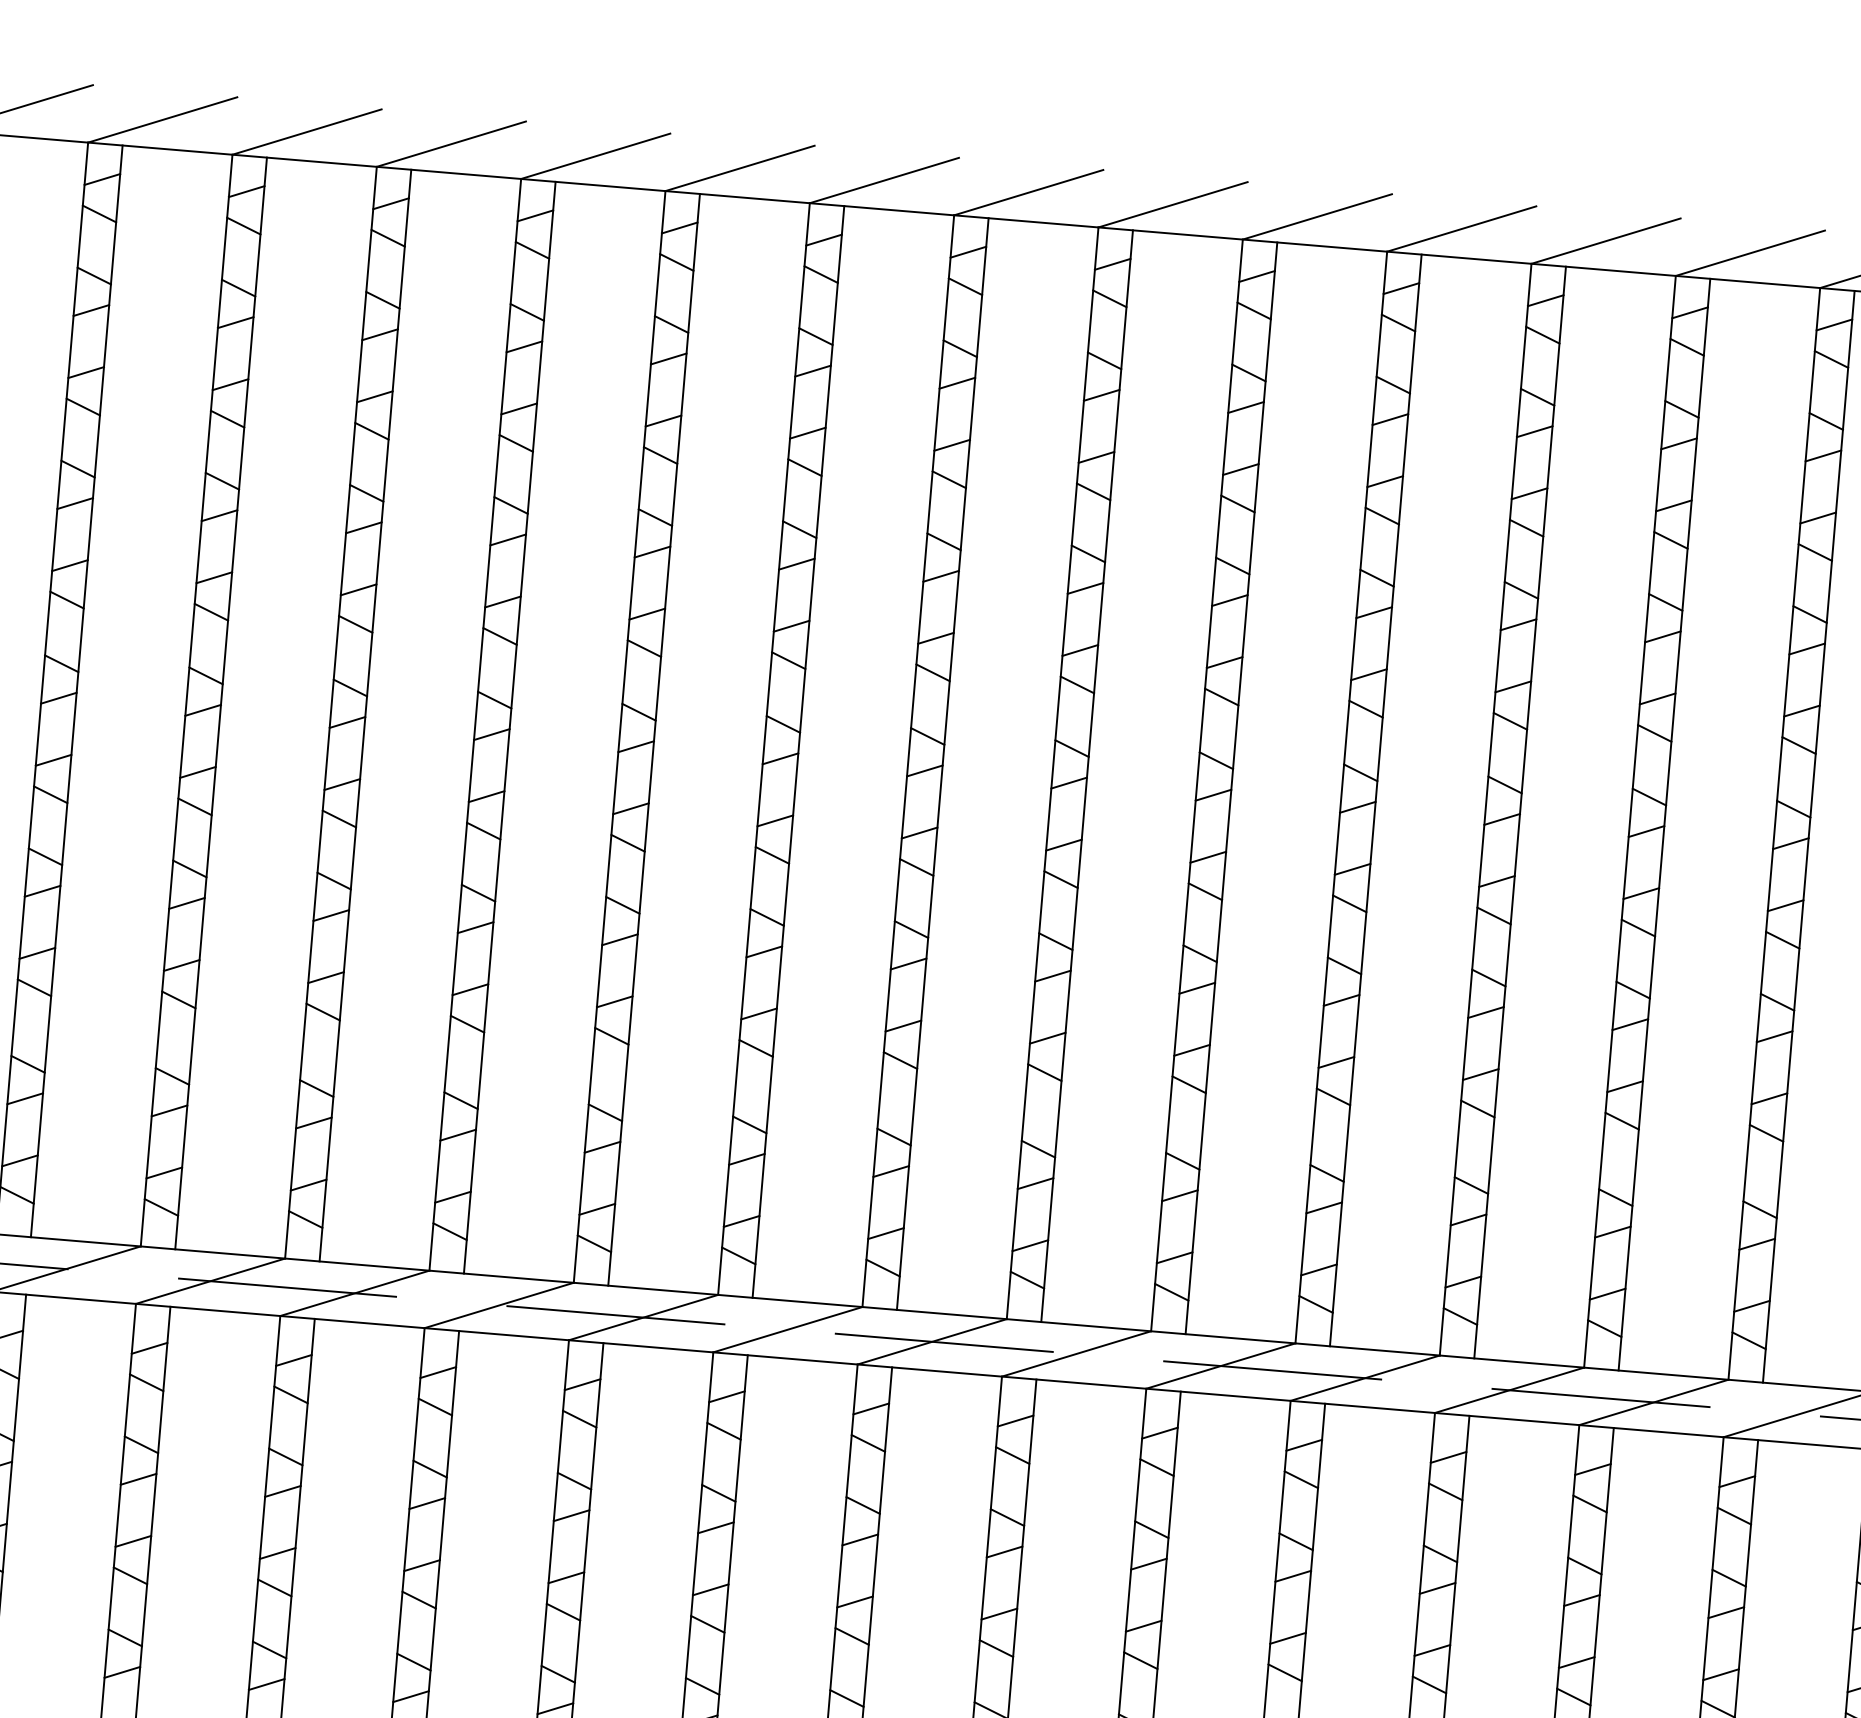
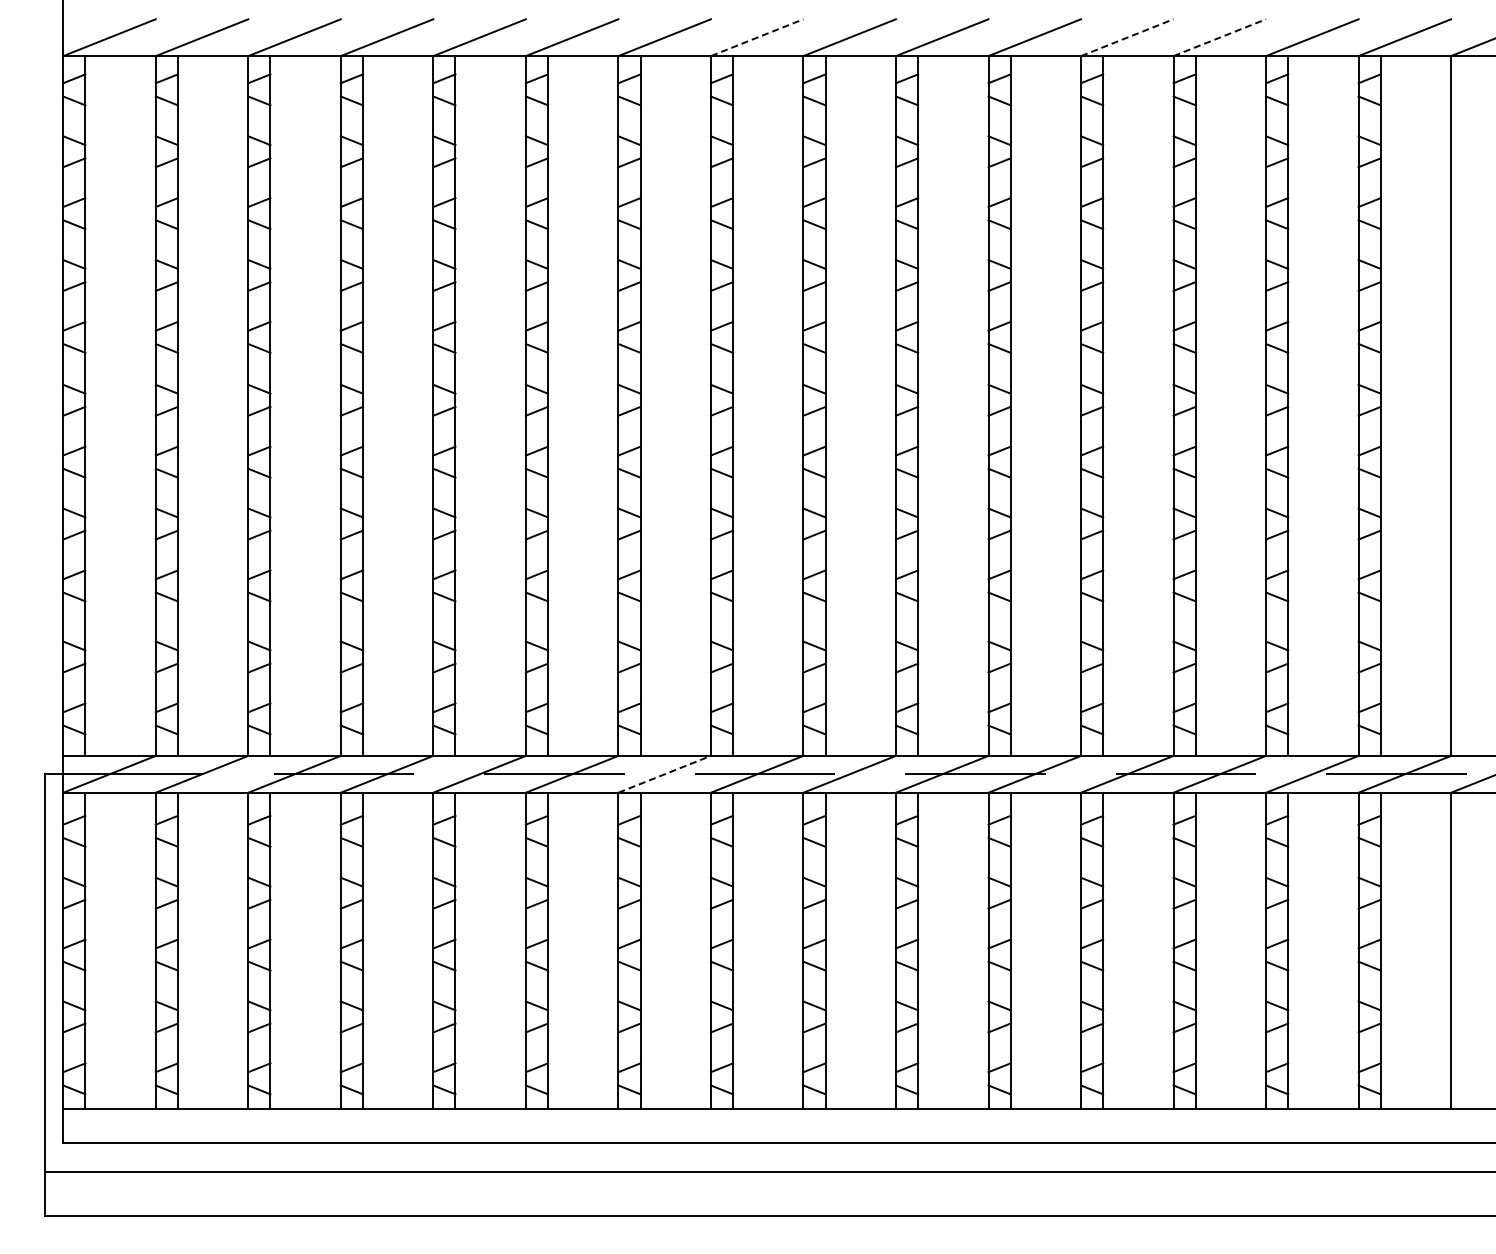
line: (1029, 192) -> (757, 37), solid -> dashed
line: (1606, 240) -> (1127, 37), solid -> dashed
line: (1749, 252) -> (1219, 37), solid -> dashed
line: (787, 1329) -> (664, 774), solid -> dashed

